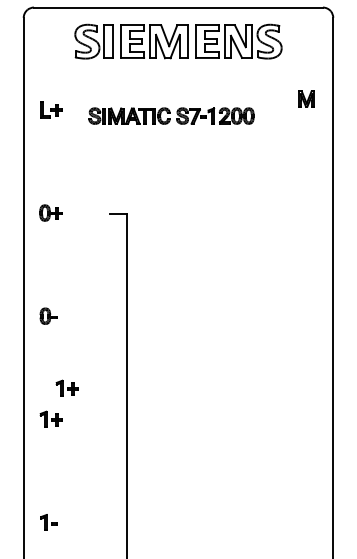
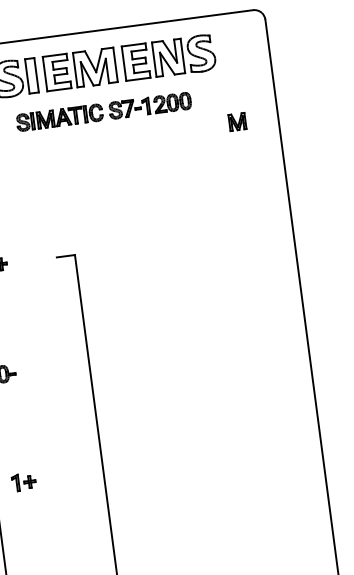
part: (306, 98) -> (237, 121), moved
part: (171, 115) -> (103, 111), moved
part: (66, 387) -> (35, 446), removed

